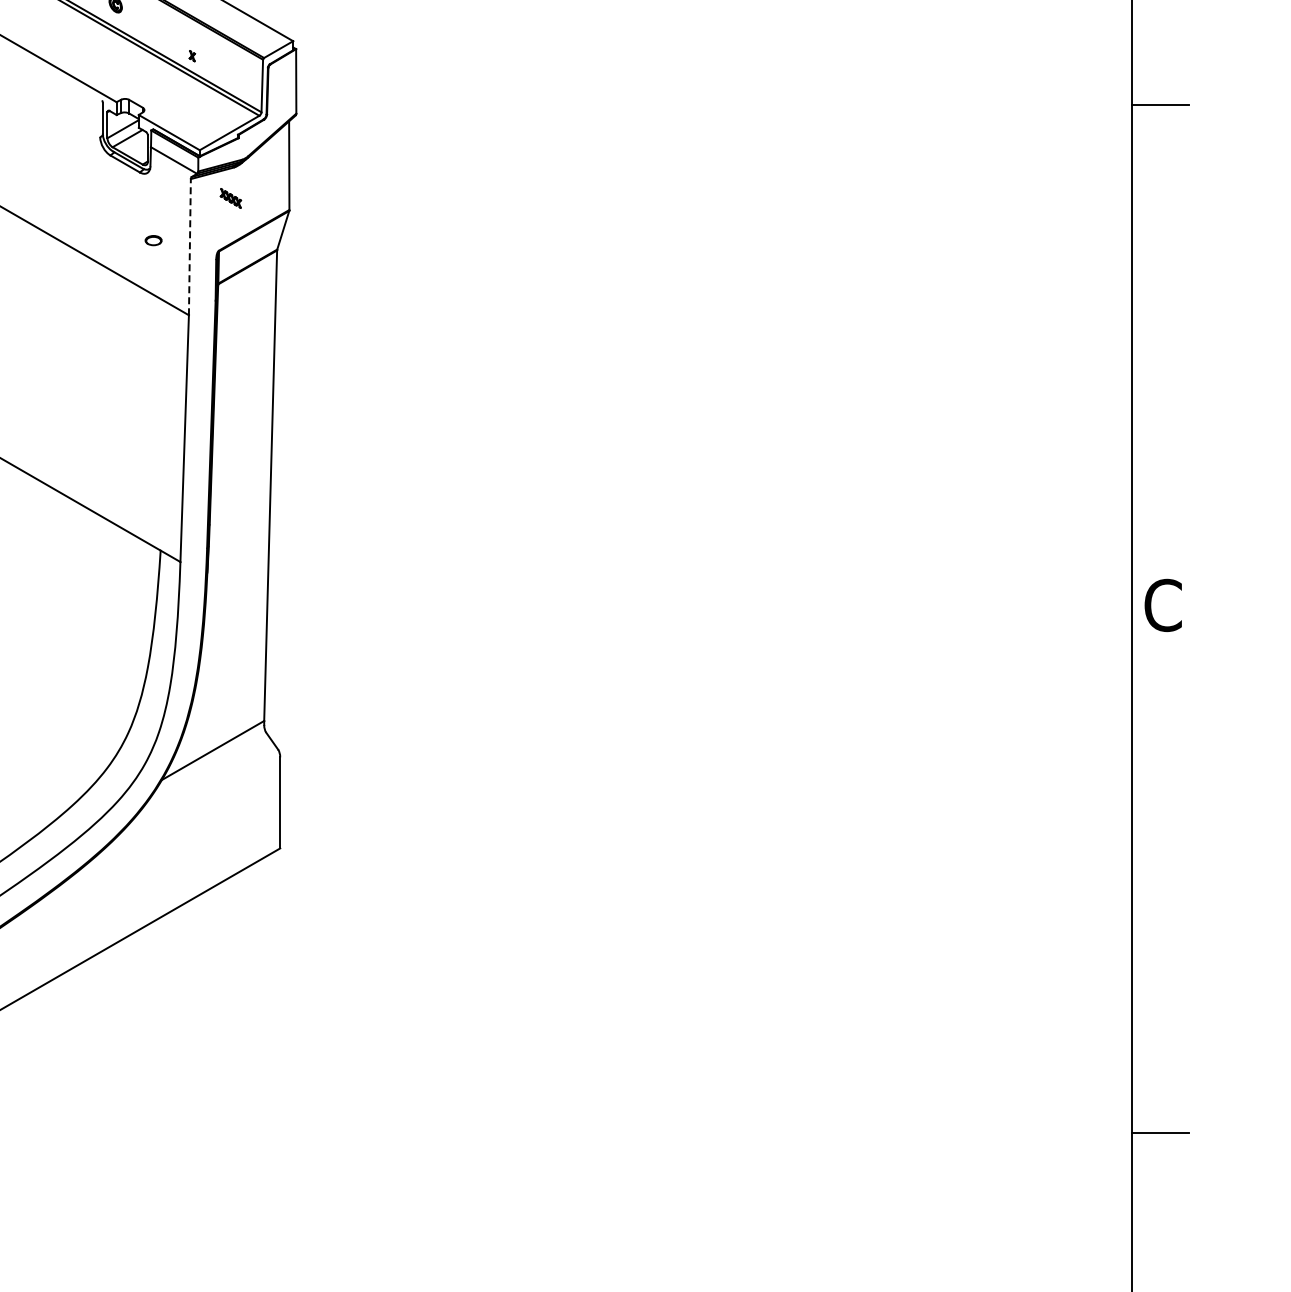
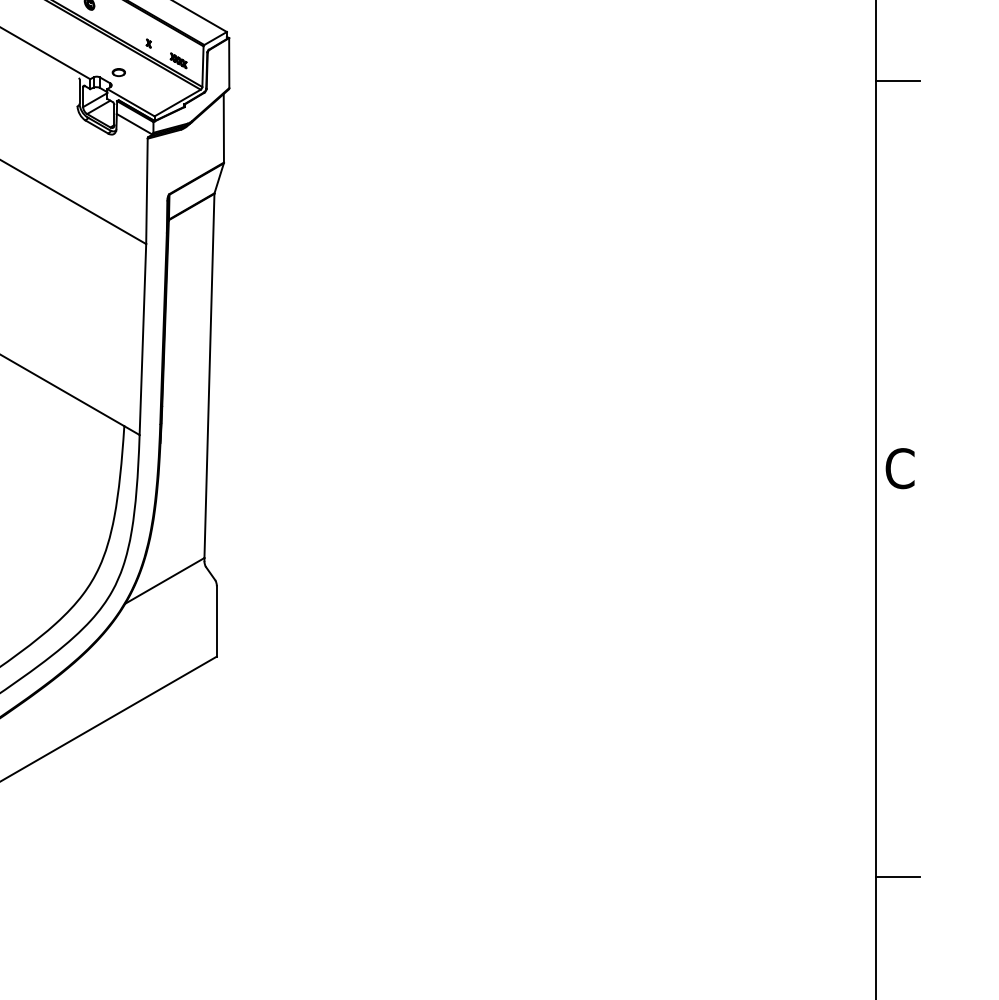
part: (230, 198) -> (178, 60), moved
part: (153, 240) -> (118, 72), moved
line: (189, 246) -> (146, 190), dashed -> solid

